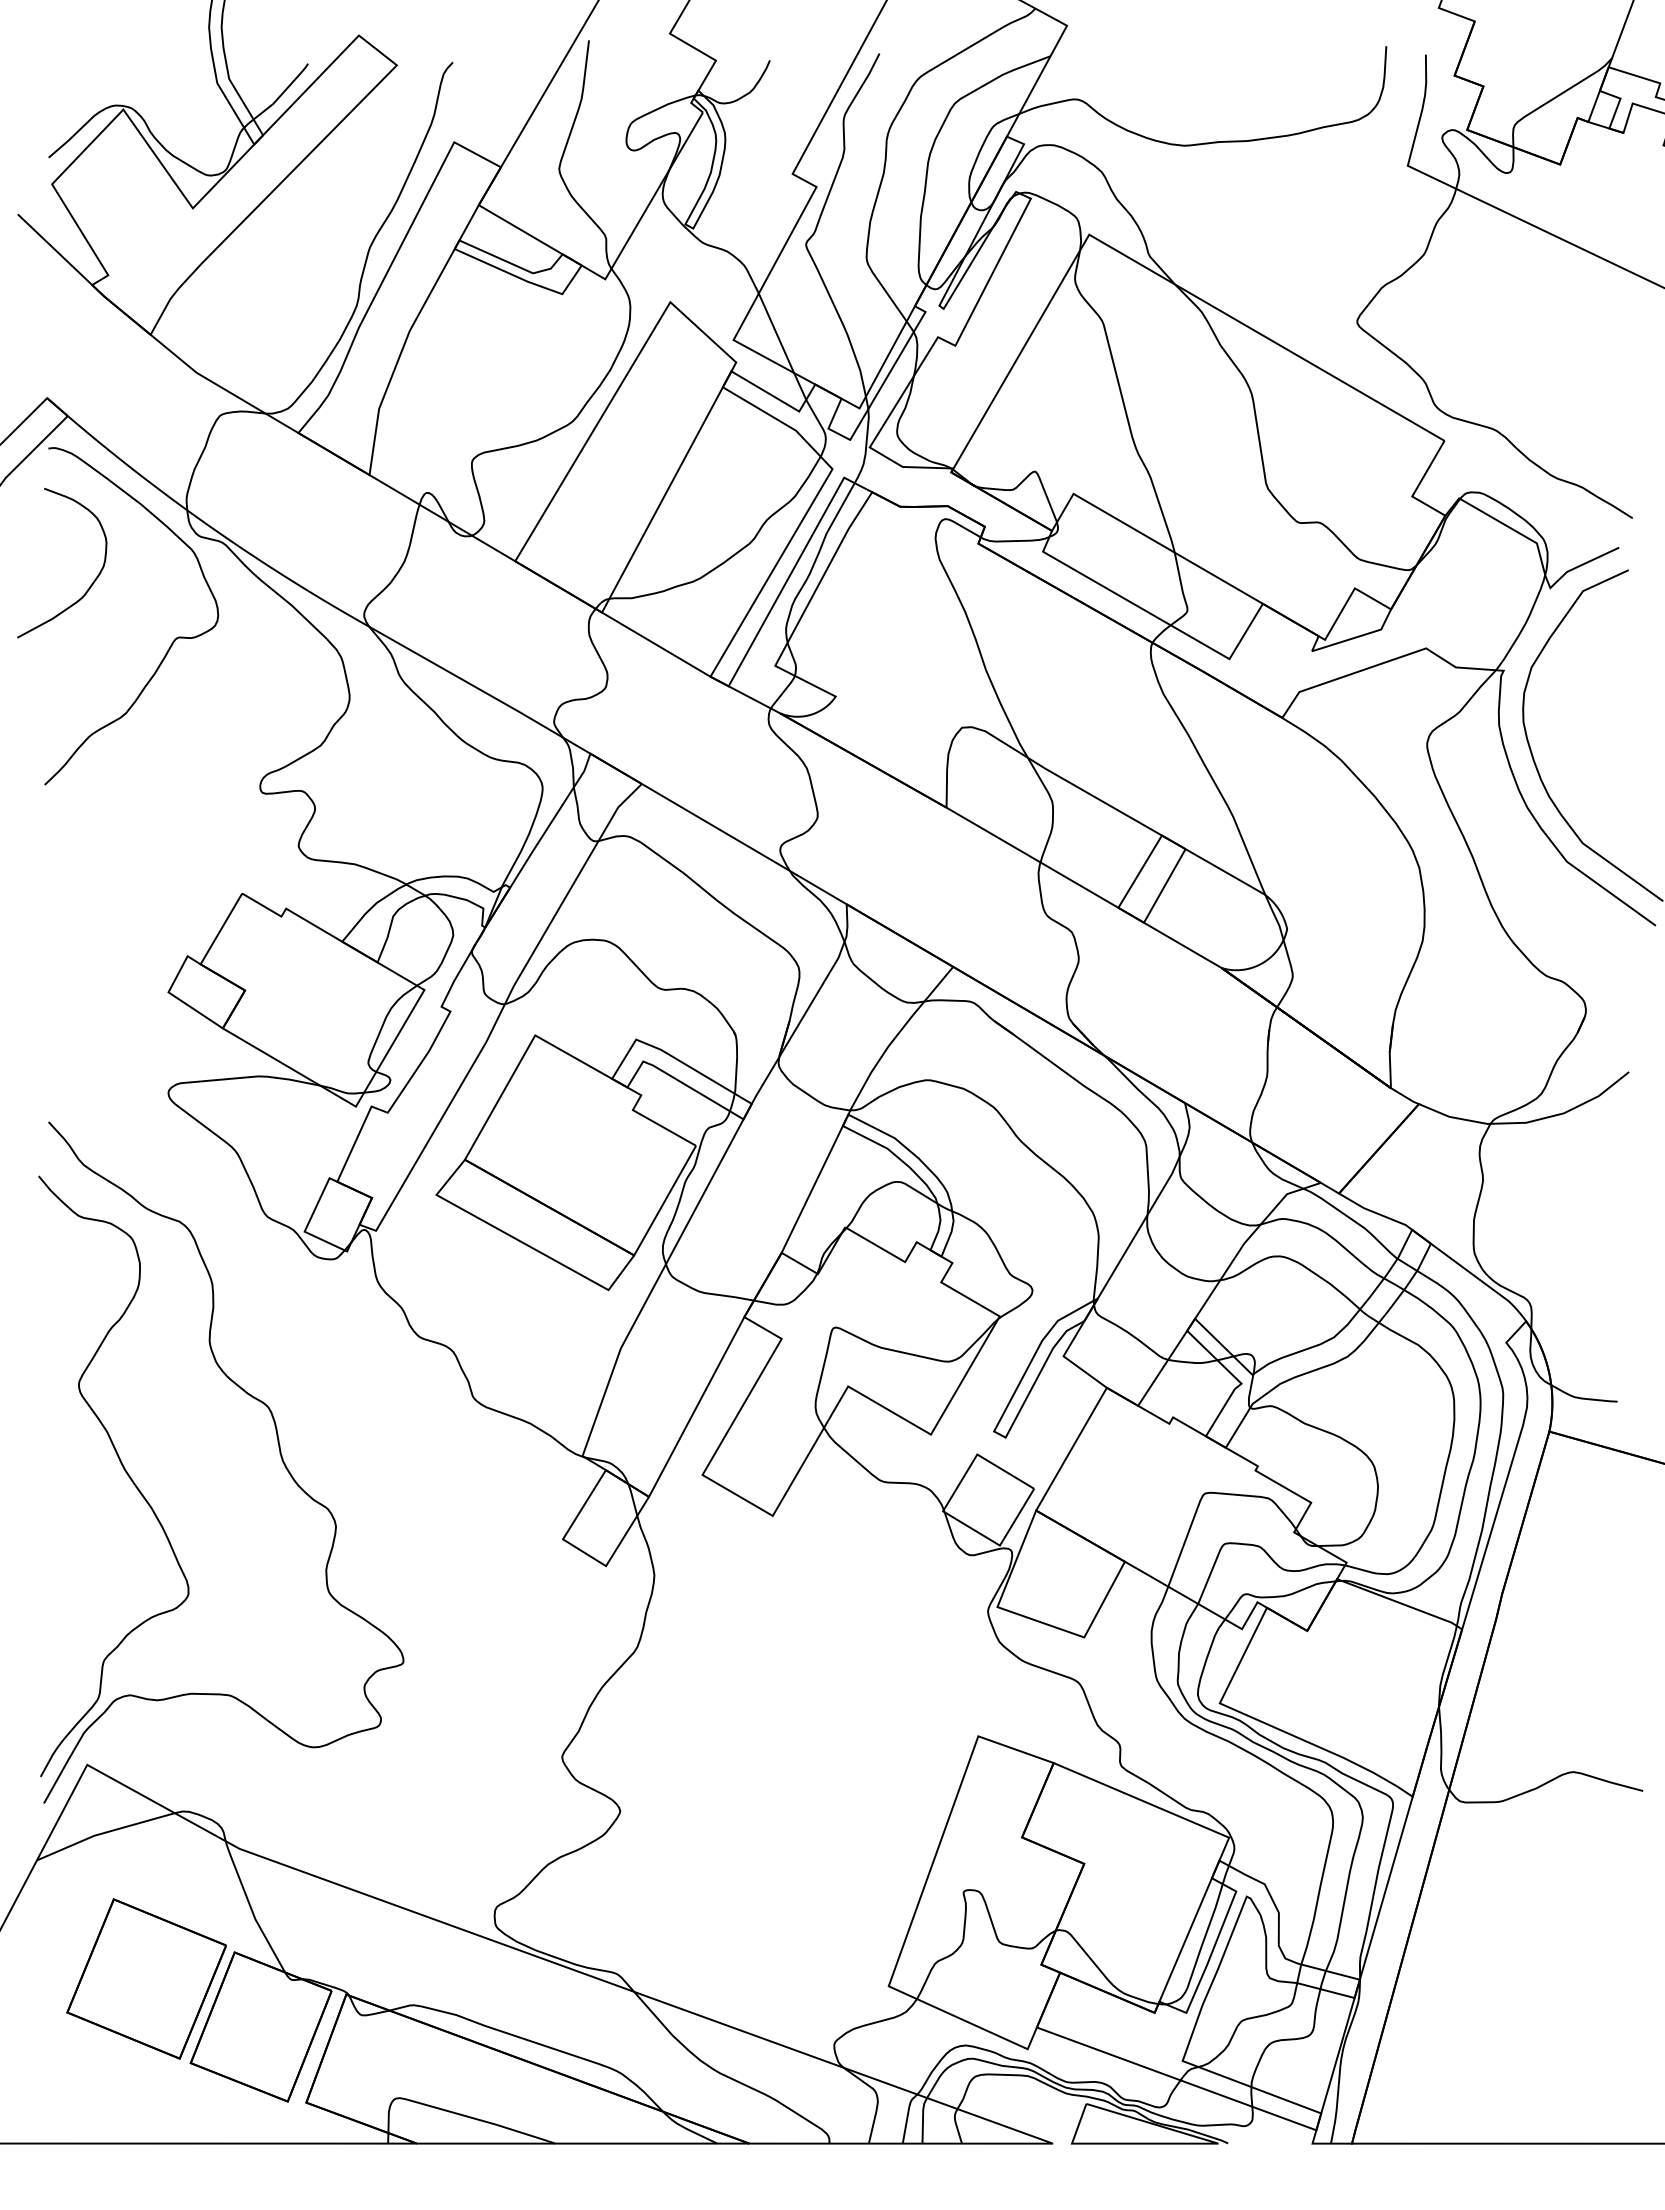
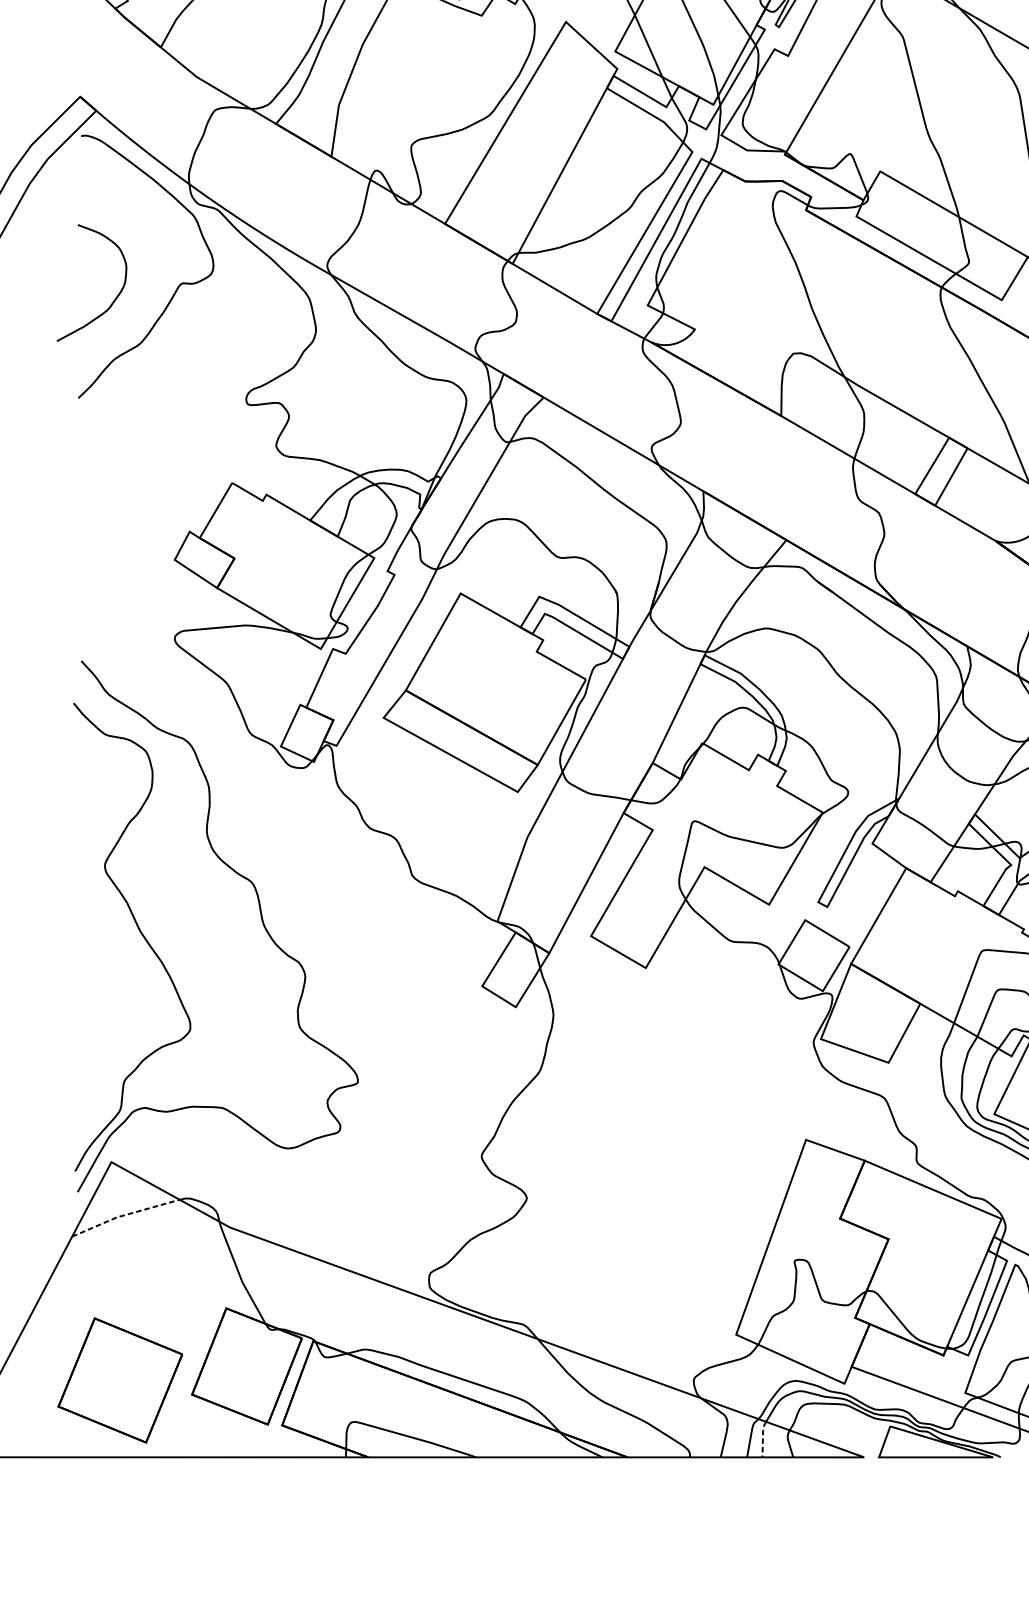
curve: (91, 583) -> (114, 298), moved
line: (103, 1833) -> (124, 1215), solid -> dashed
part: (146, 1978) -> (120, 1380), moved
line: (923, 2119) -> (763, 1438), solid -> dashed

